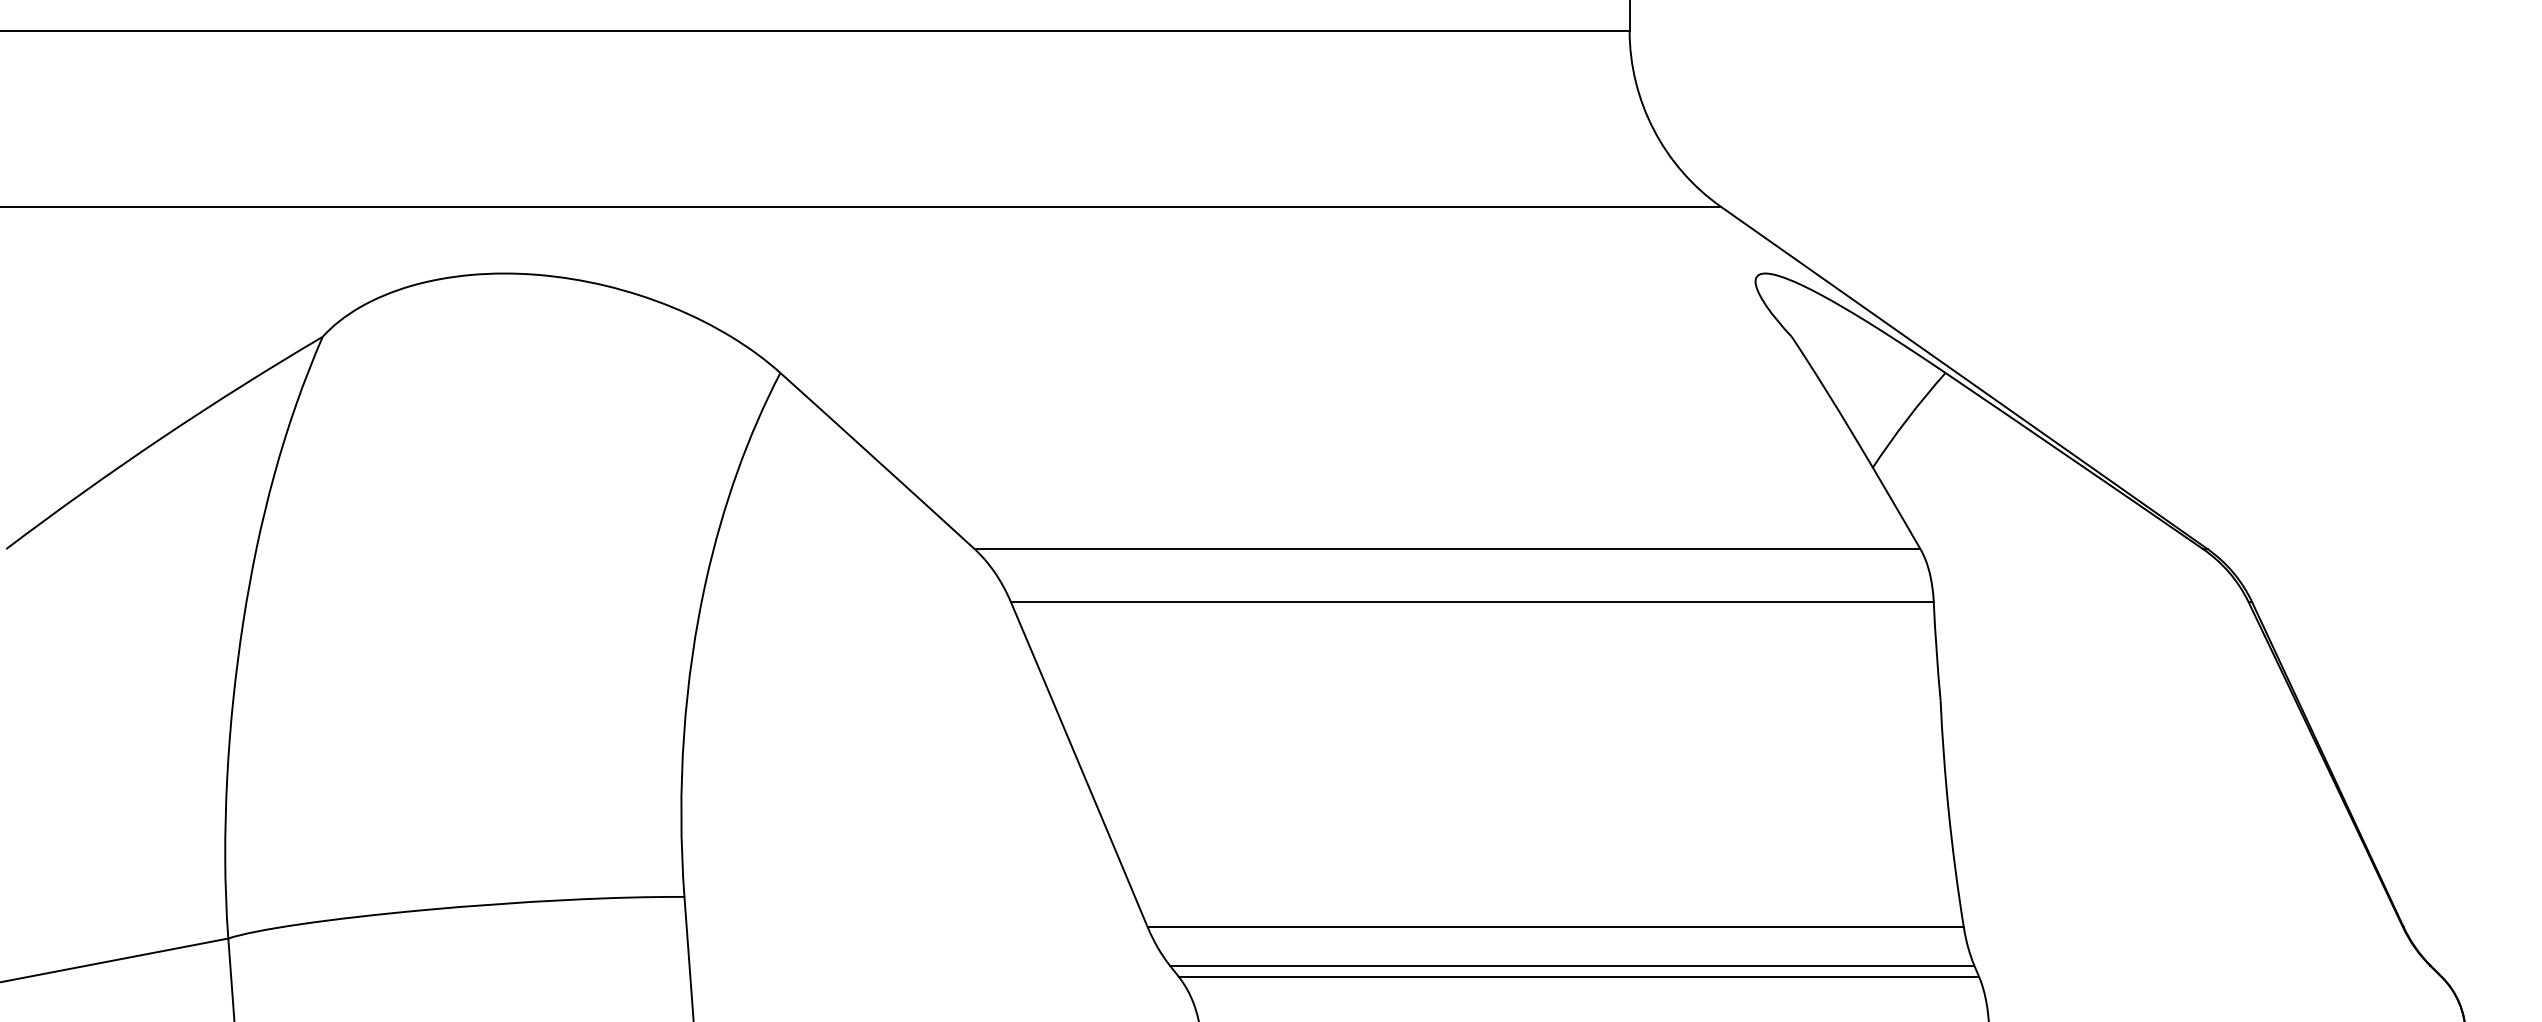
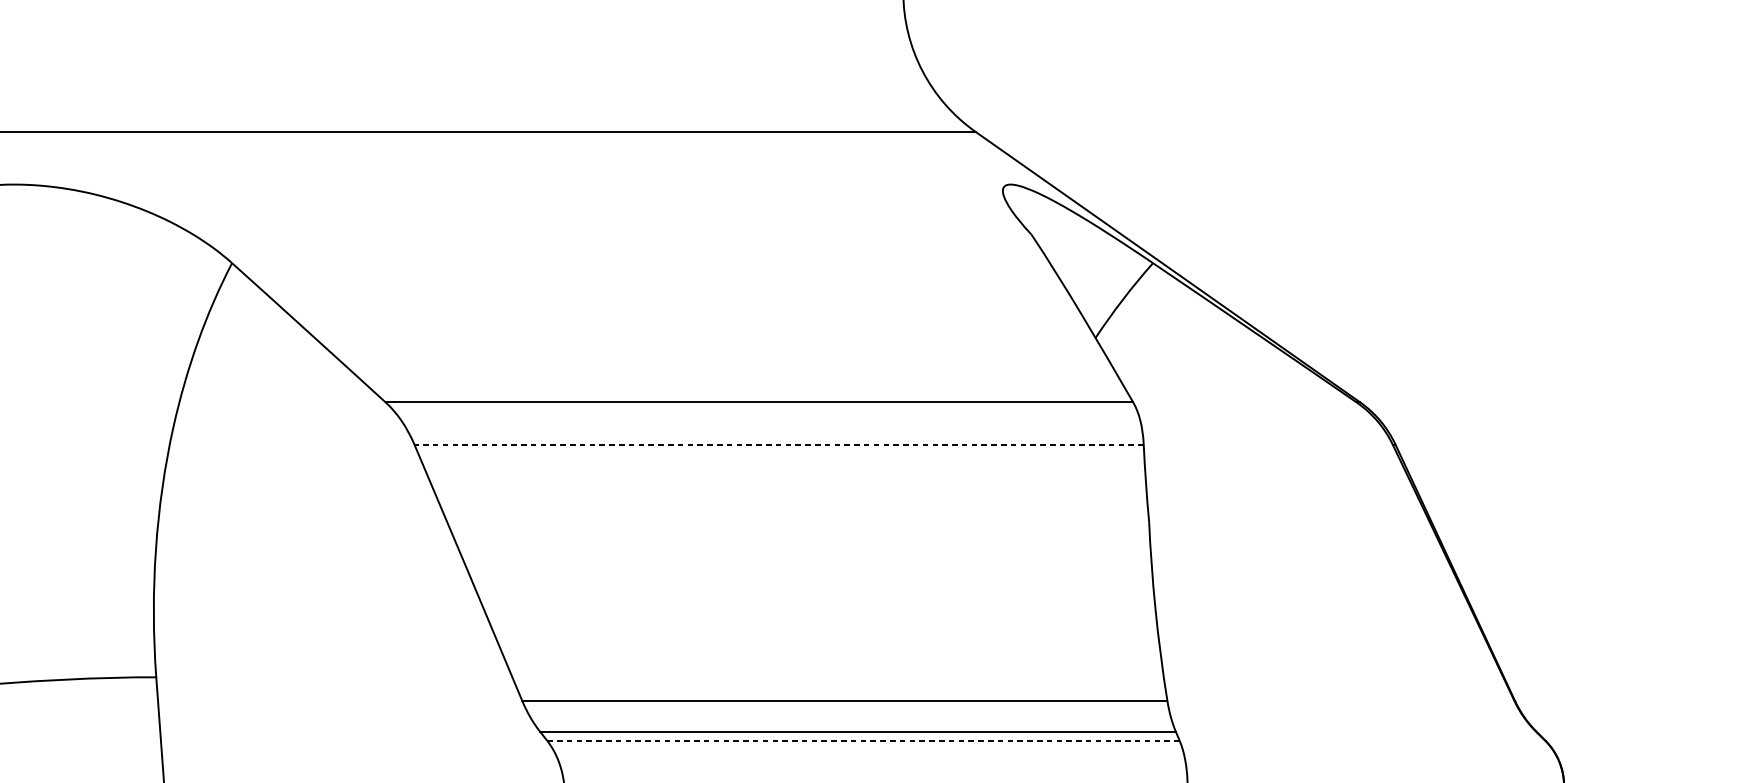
line: (1471, 602) -> (778, 444), solid -> dashed
line: (1578, 977) -> (862, 740), solid -> dashed

